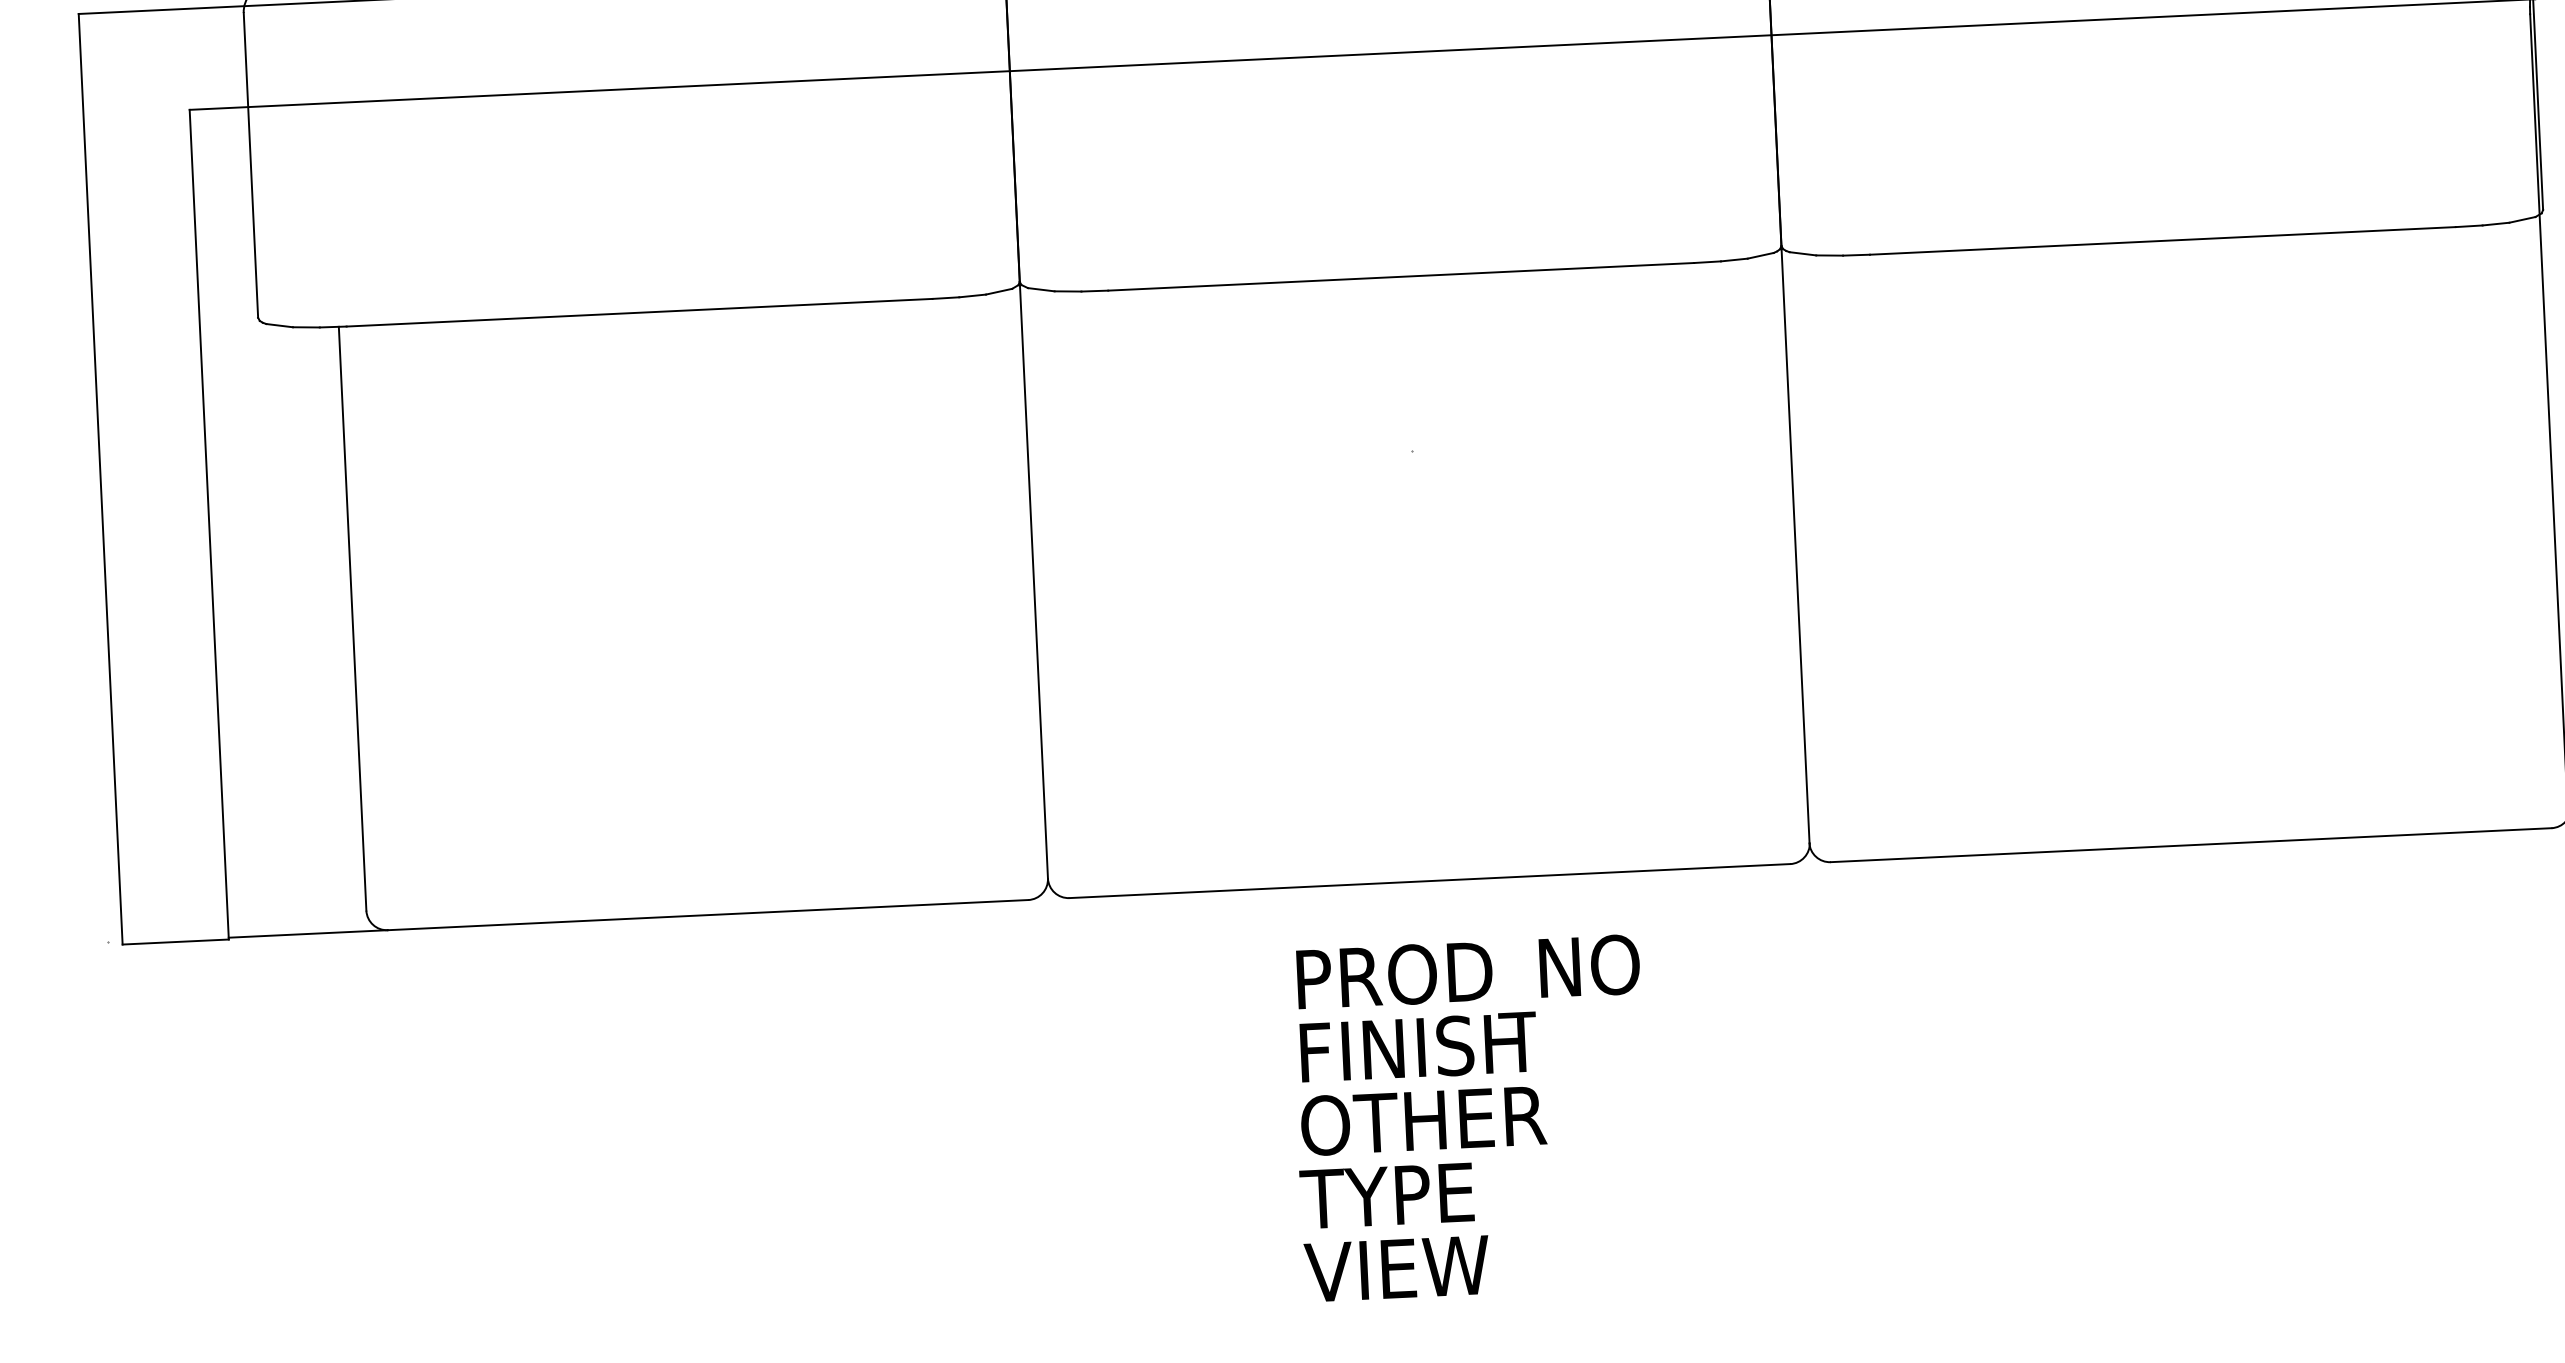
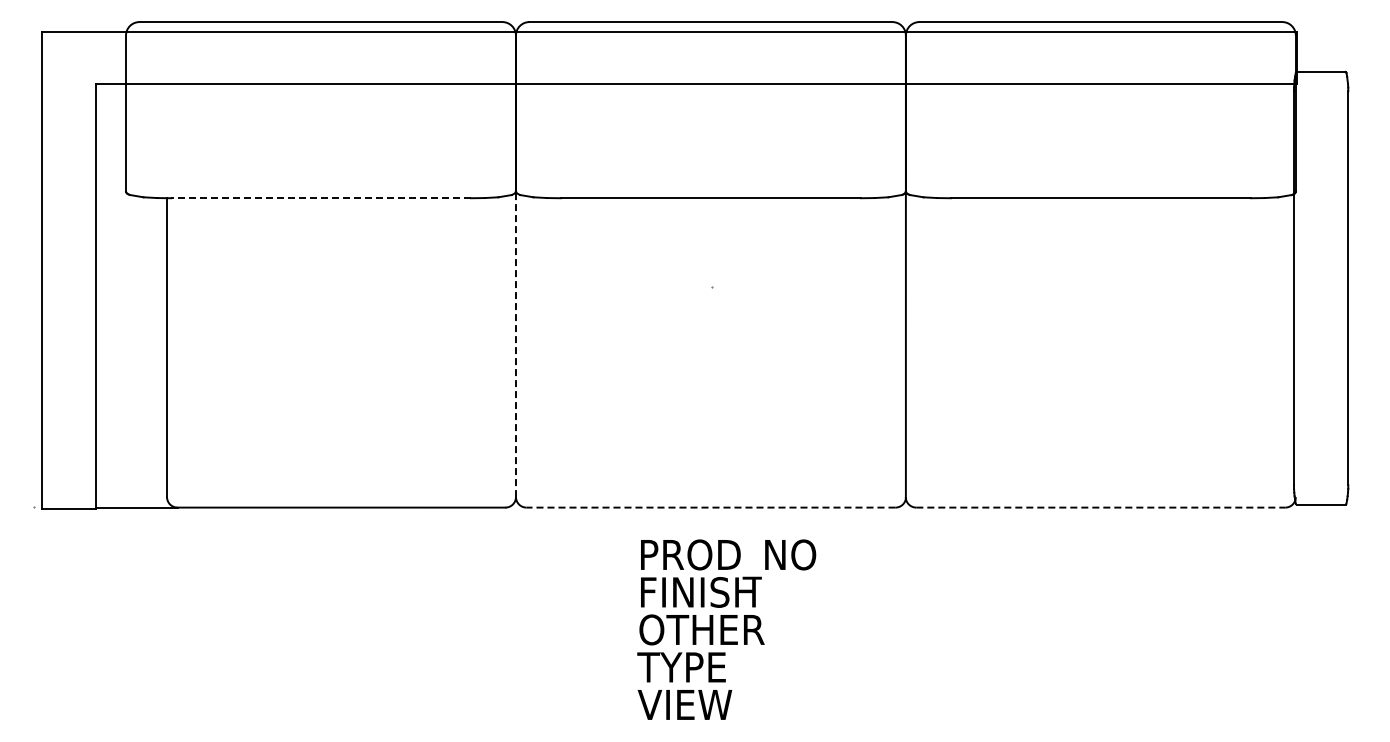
line: (638, 313) -> (320, 198), solid -> dashed
line: (1032, 580) -> (515, 344), solid -> dashed
line: (2192, 844) -> (1101, 507), solid -> dashed
line: (1428, 880) -> (710, 507), solid -> dashed

